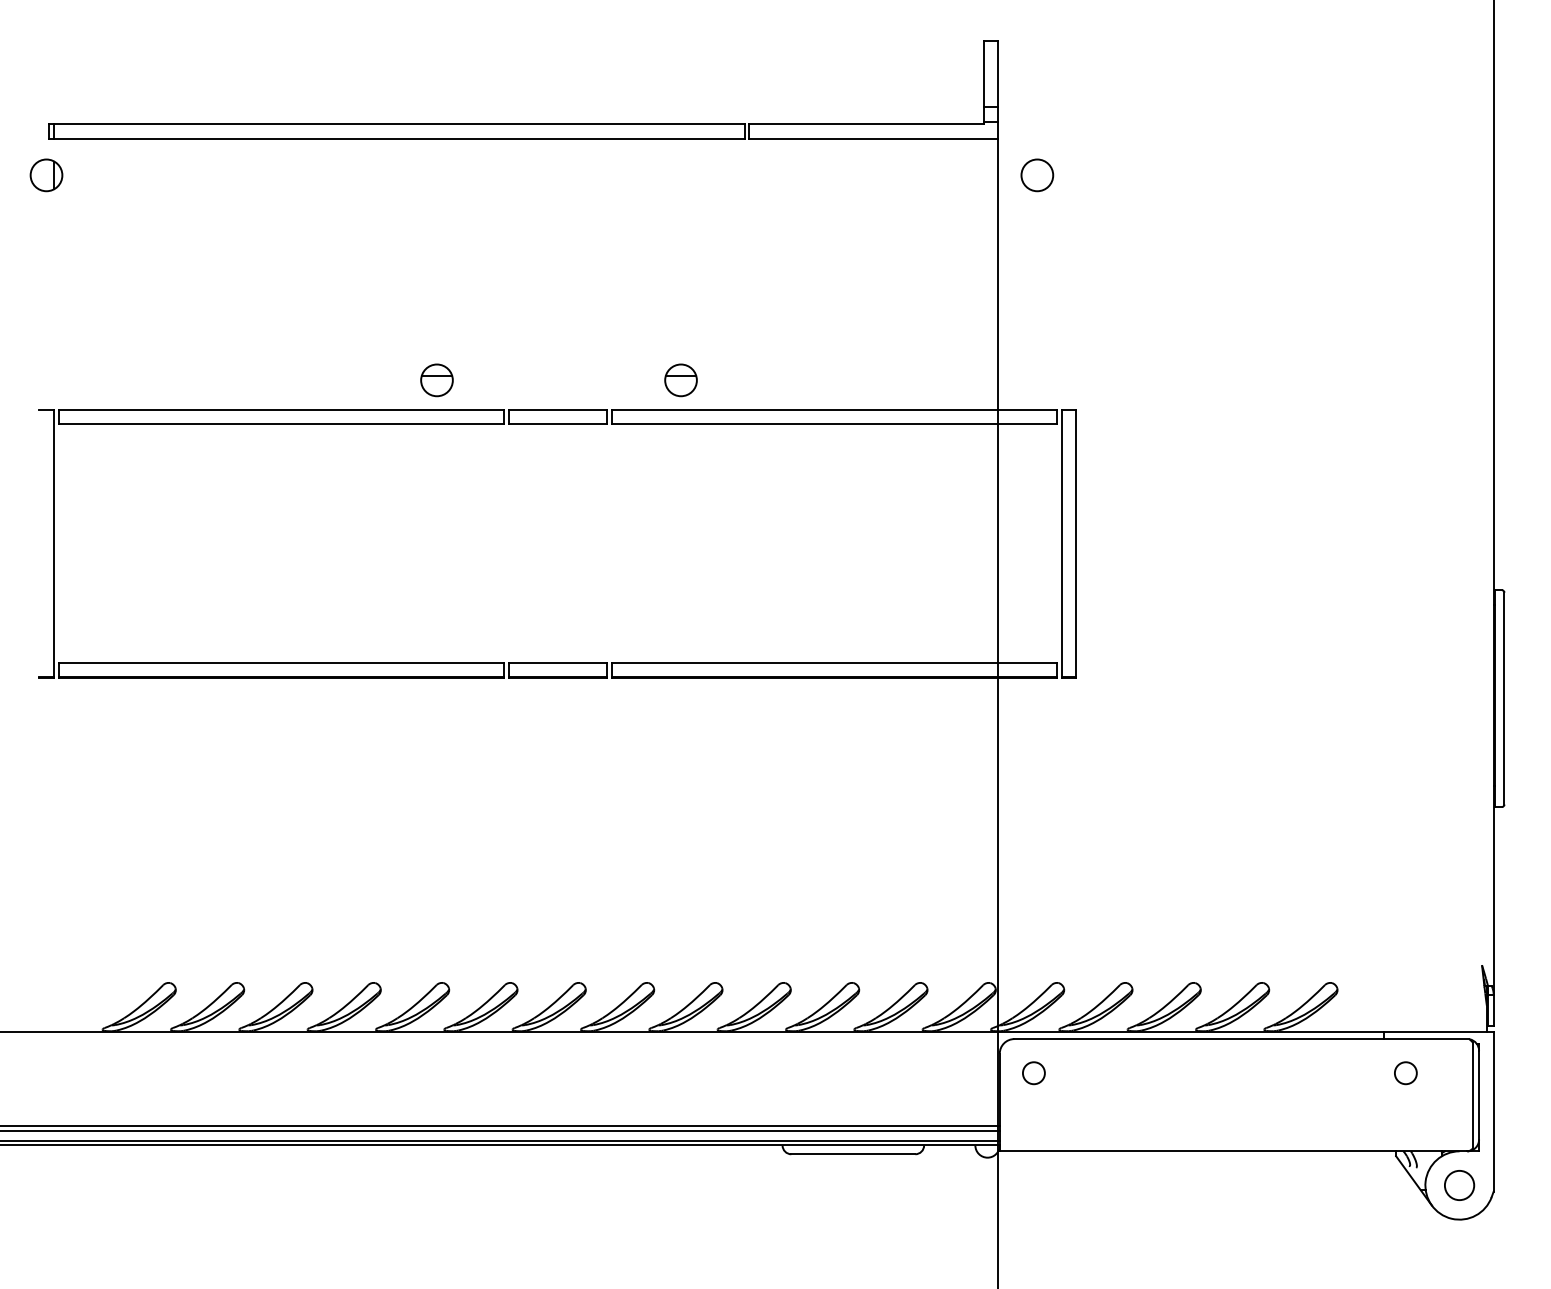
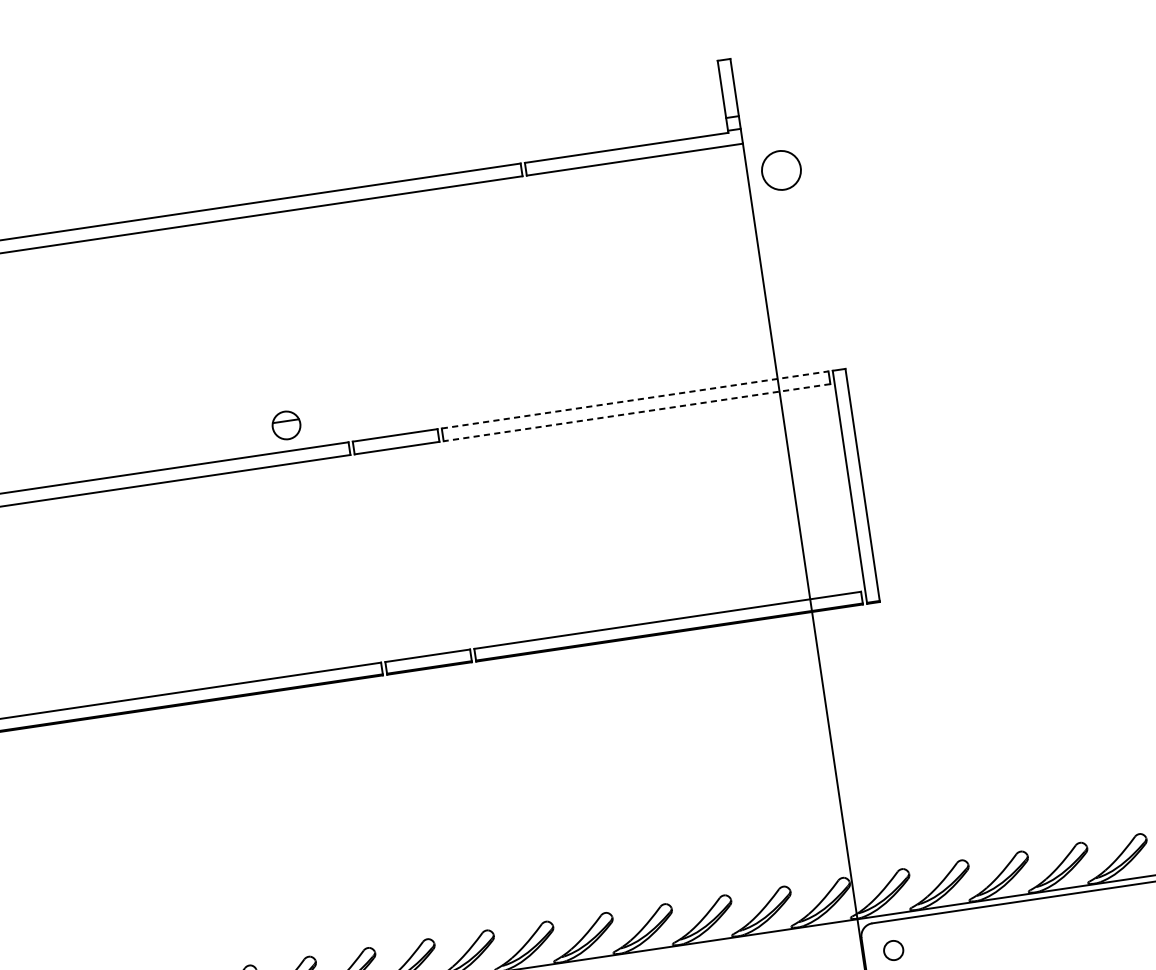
circle: (1037, 175) -> (781, 170), size x1.4
part: (680, 380) -> (497, 394), removed
line: (834, 409) -> (635, 399), solid -> dashed
line: (834, 424) -> (637, 412), solid -> dashed

